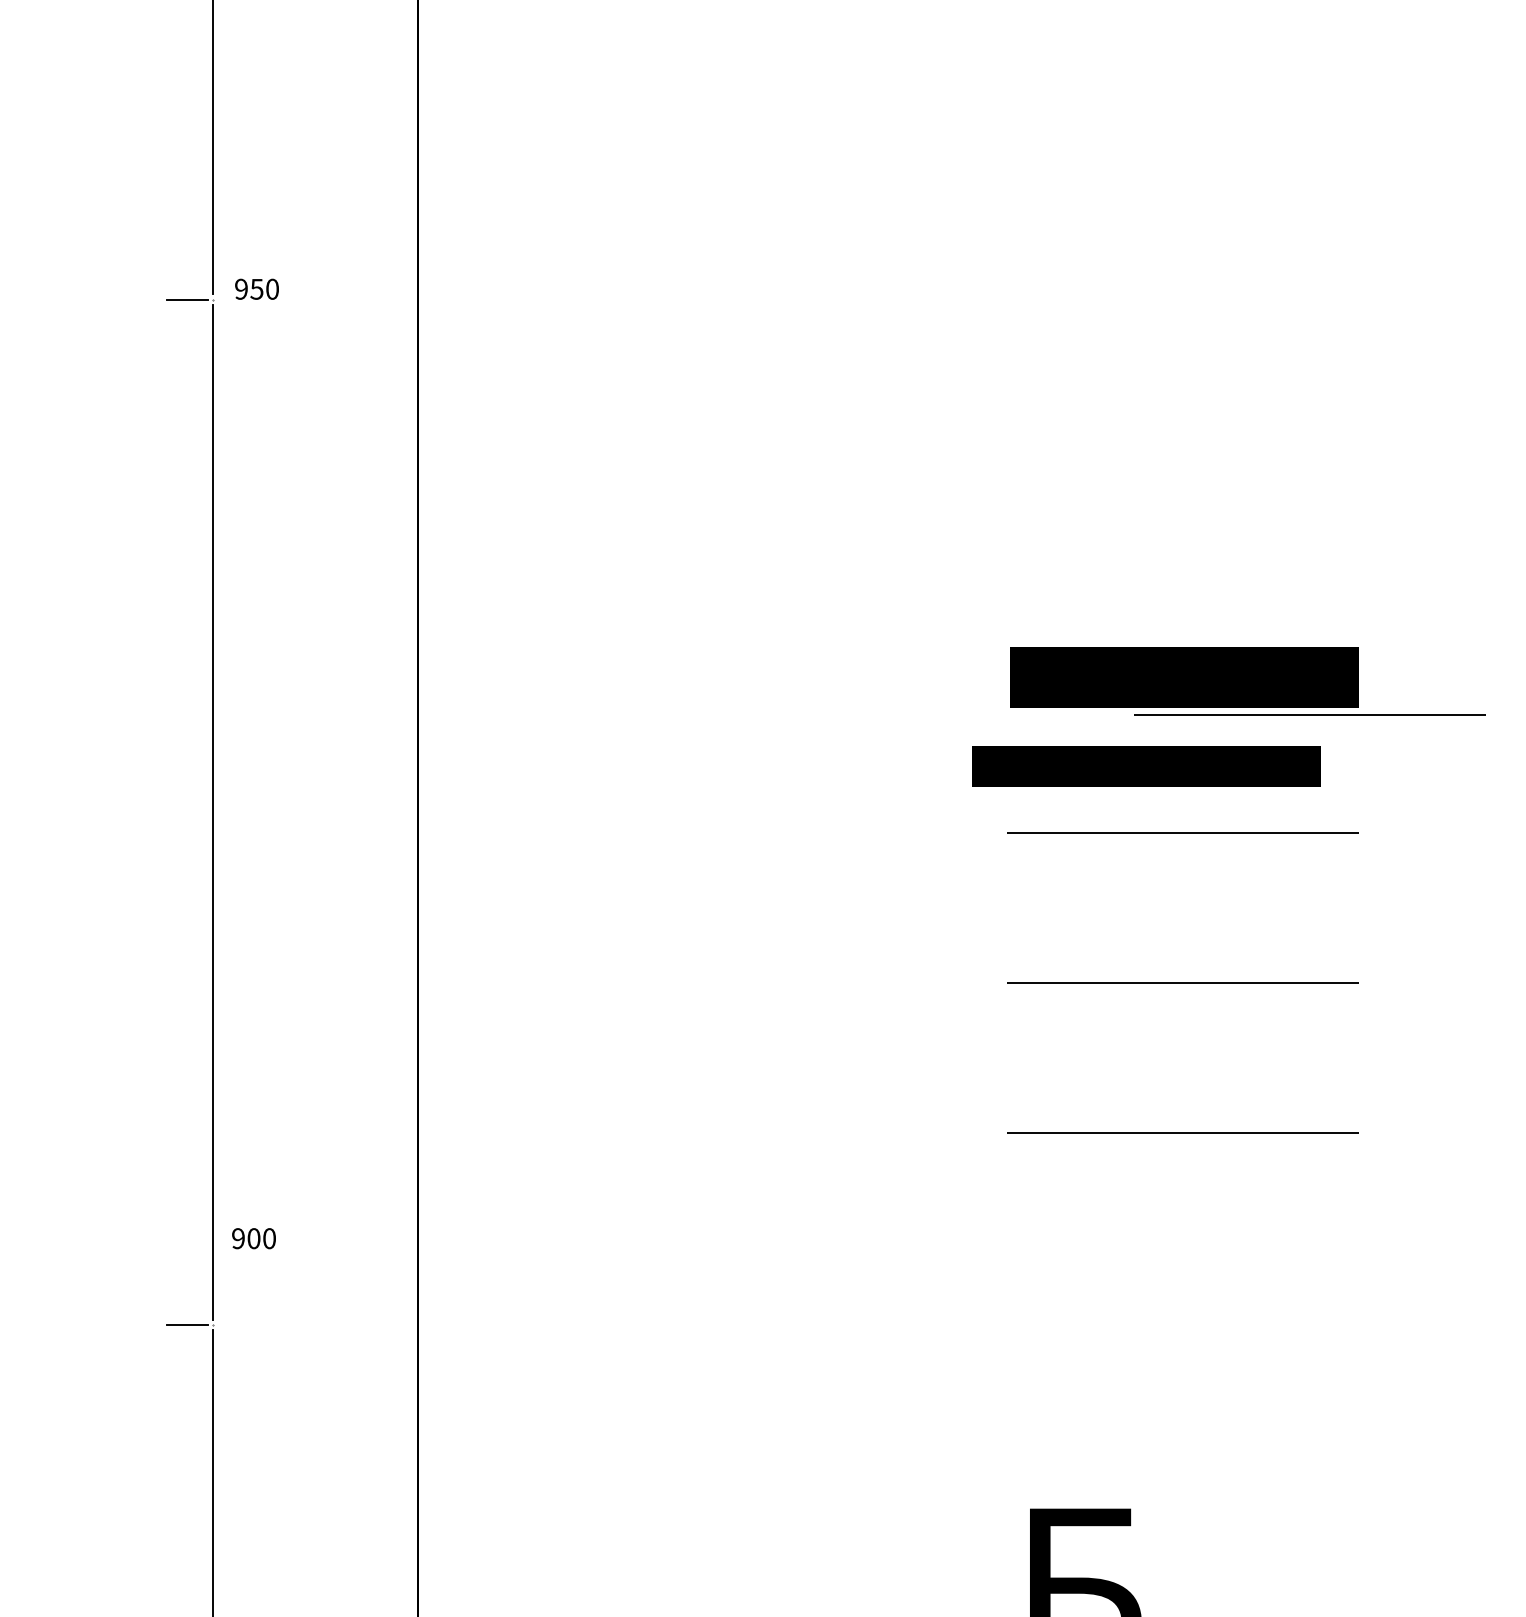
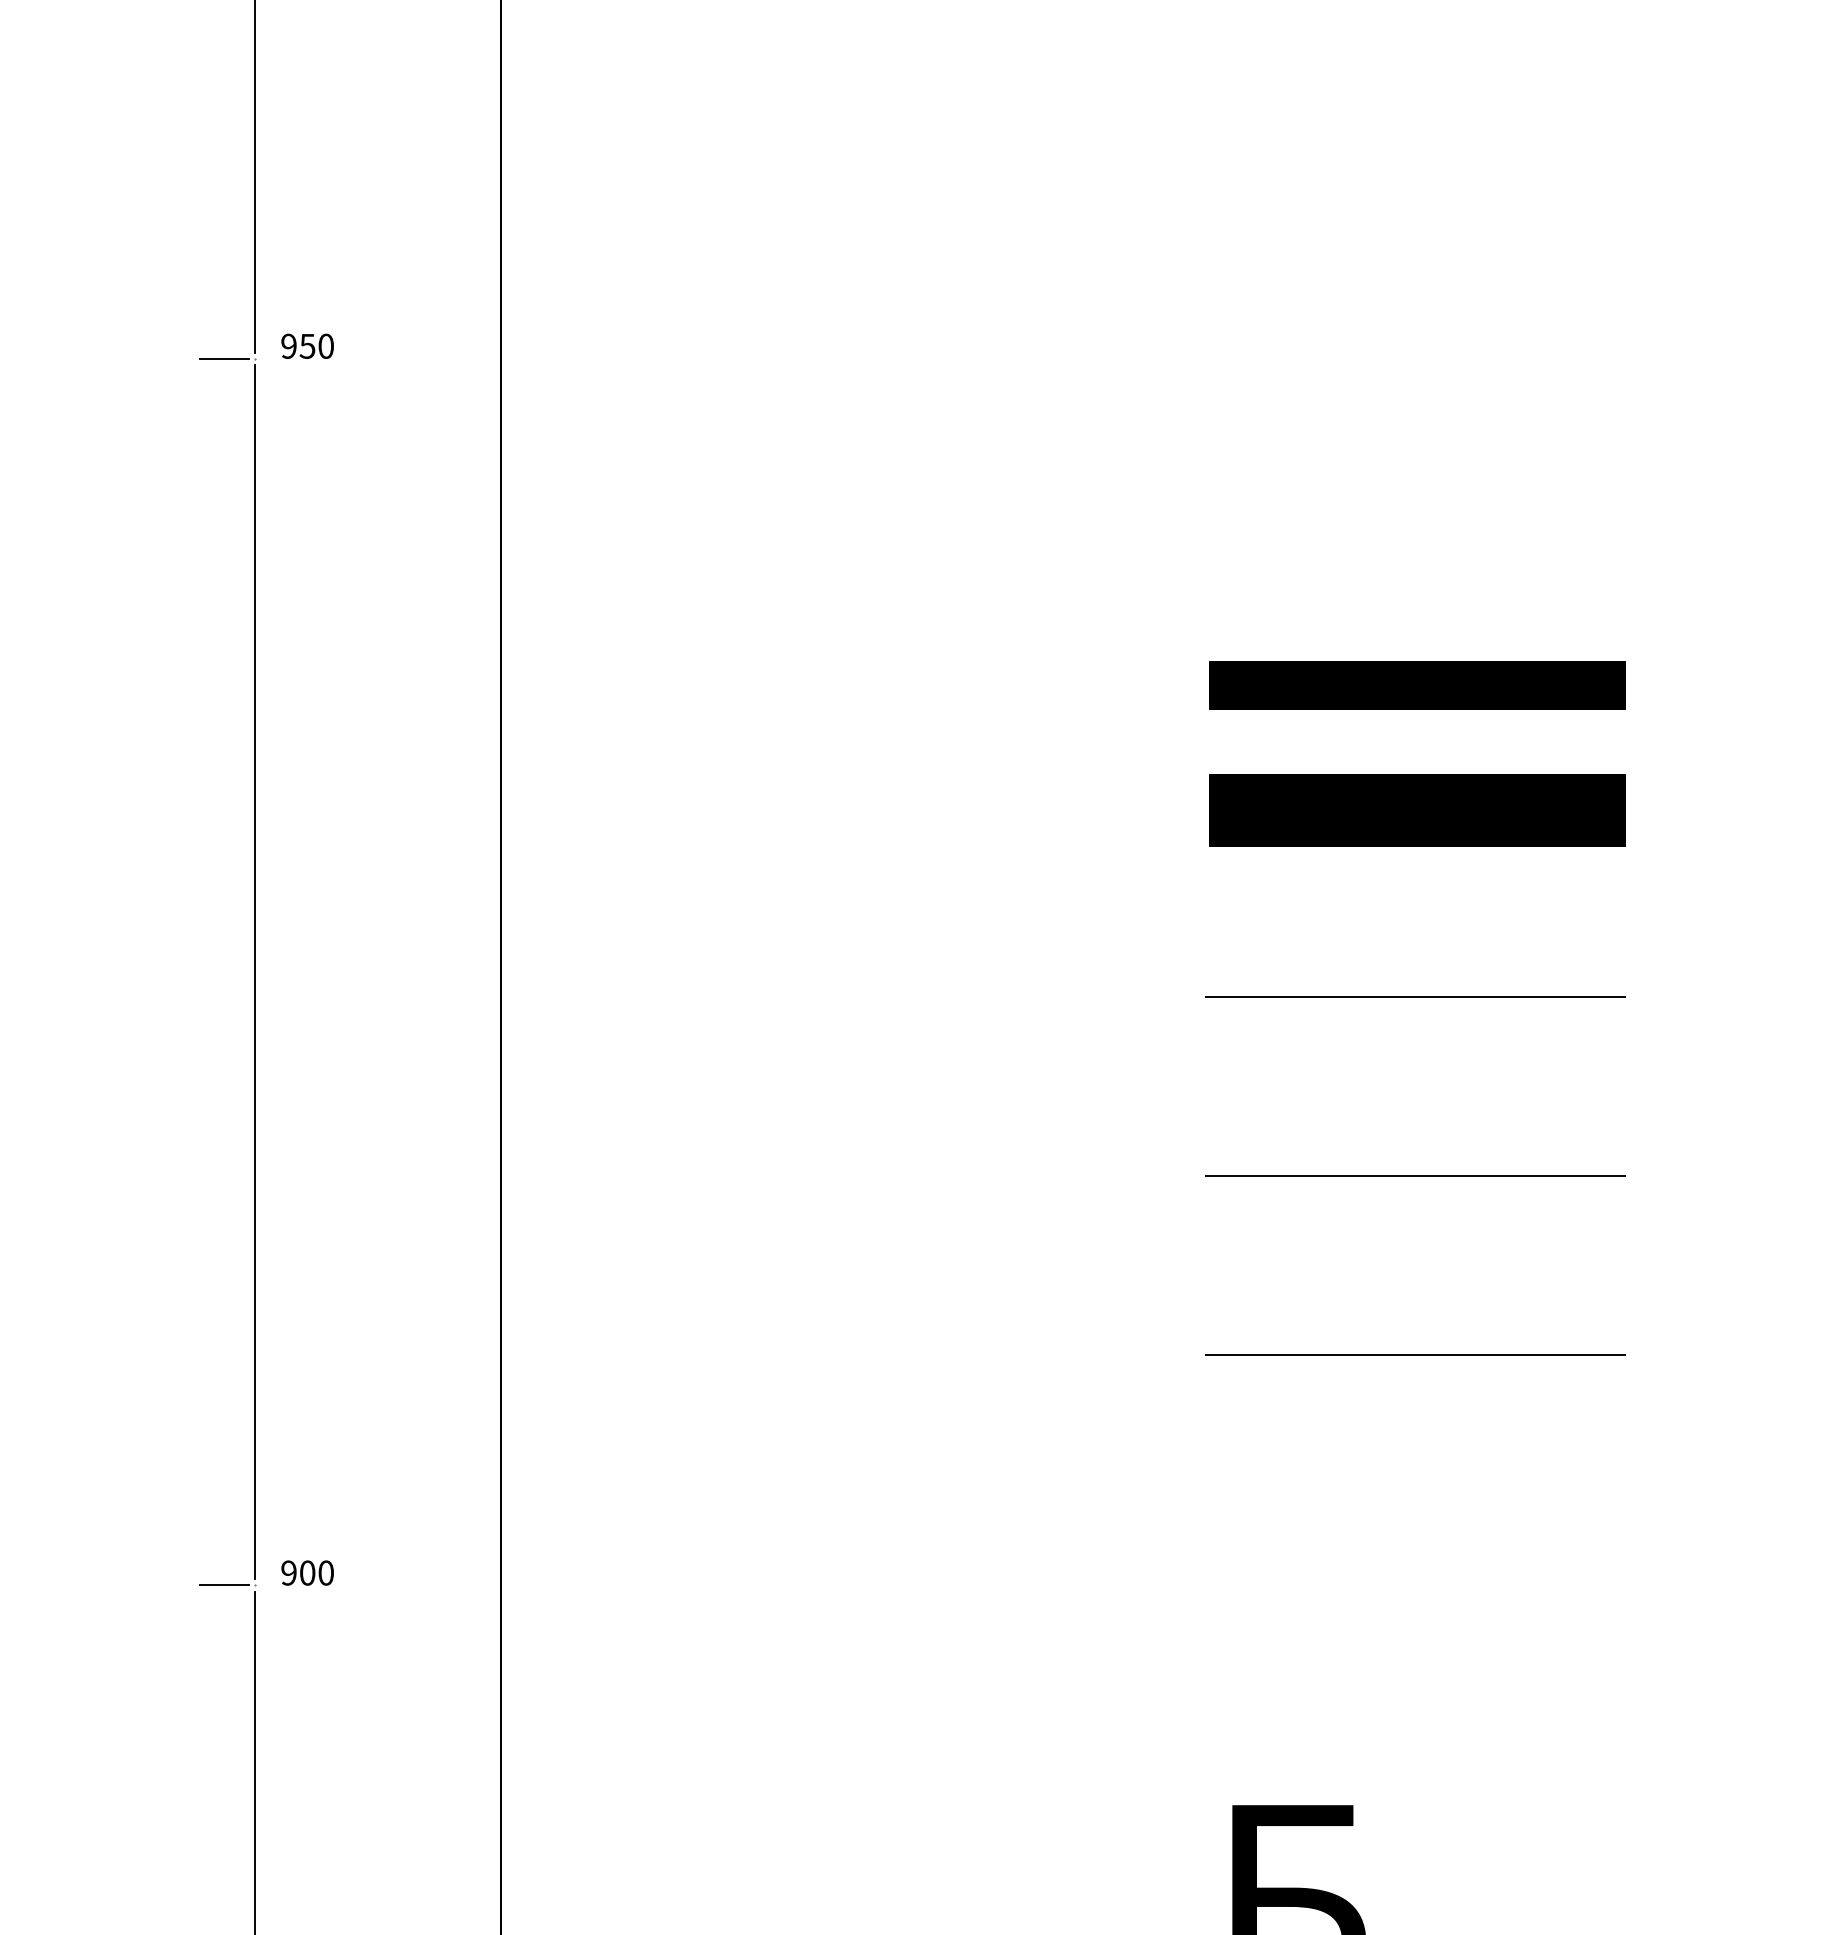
line: (1309, 714) -> (1566, 855), removed
line: (1146, 766) -> (1417, 685), moved
text: (253, 1238) -> (307, 1572), moved

